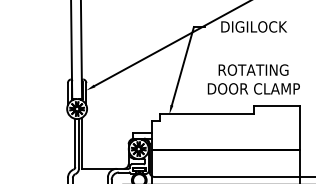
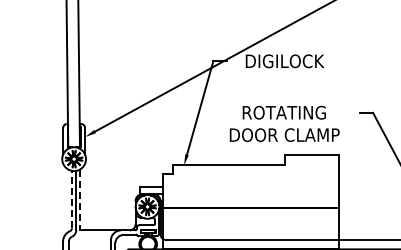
line: (74, 142) -> (71, 199), solid -> dashed
line: (82, 143) -> (80, 200), solid -> dashed

